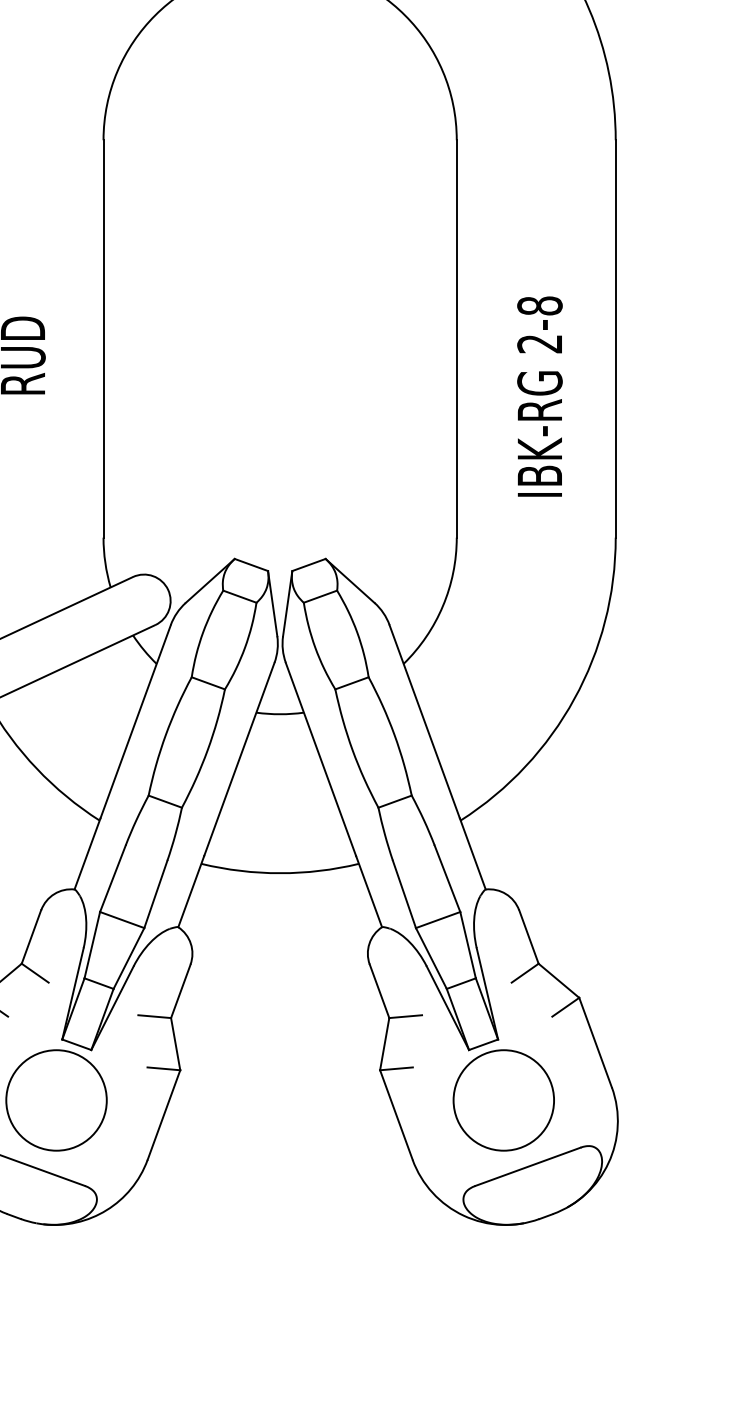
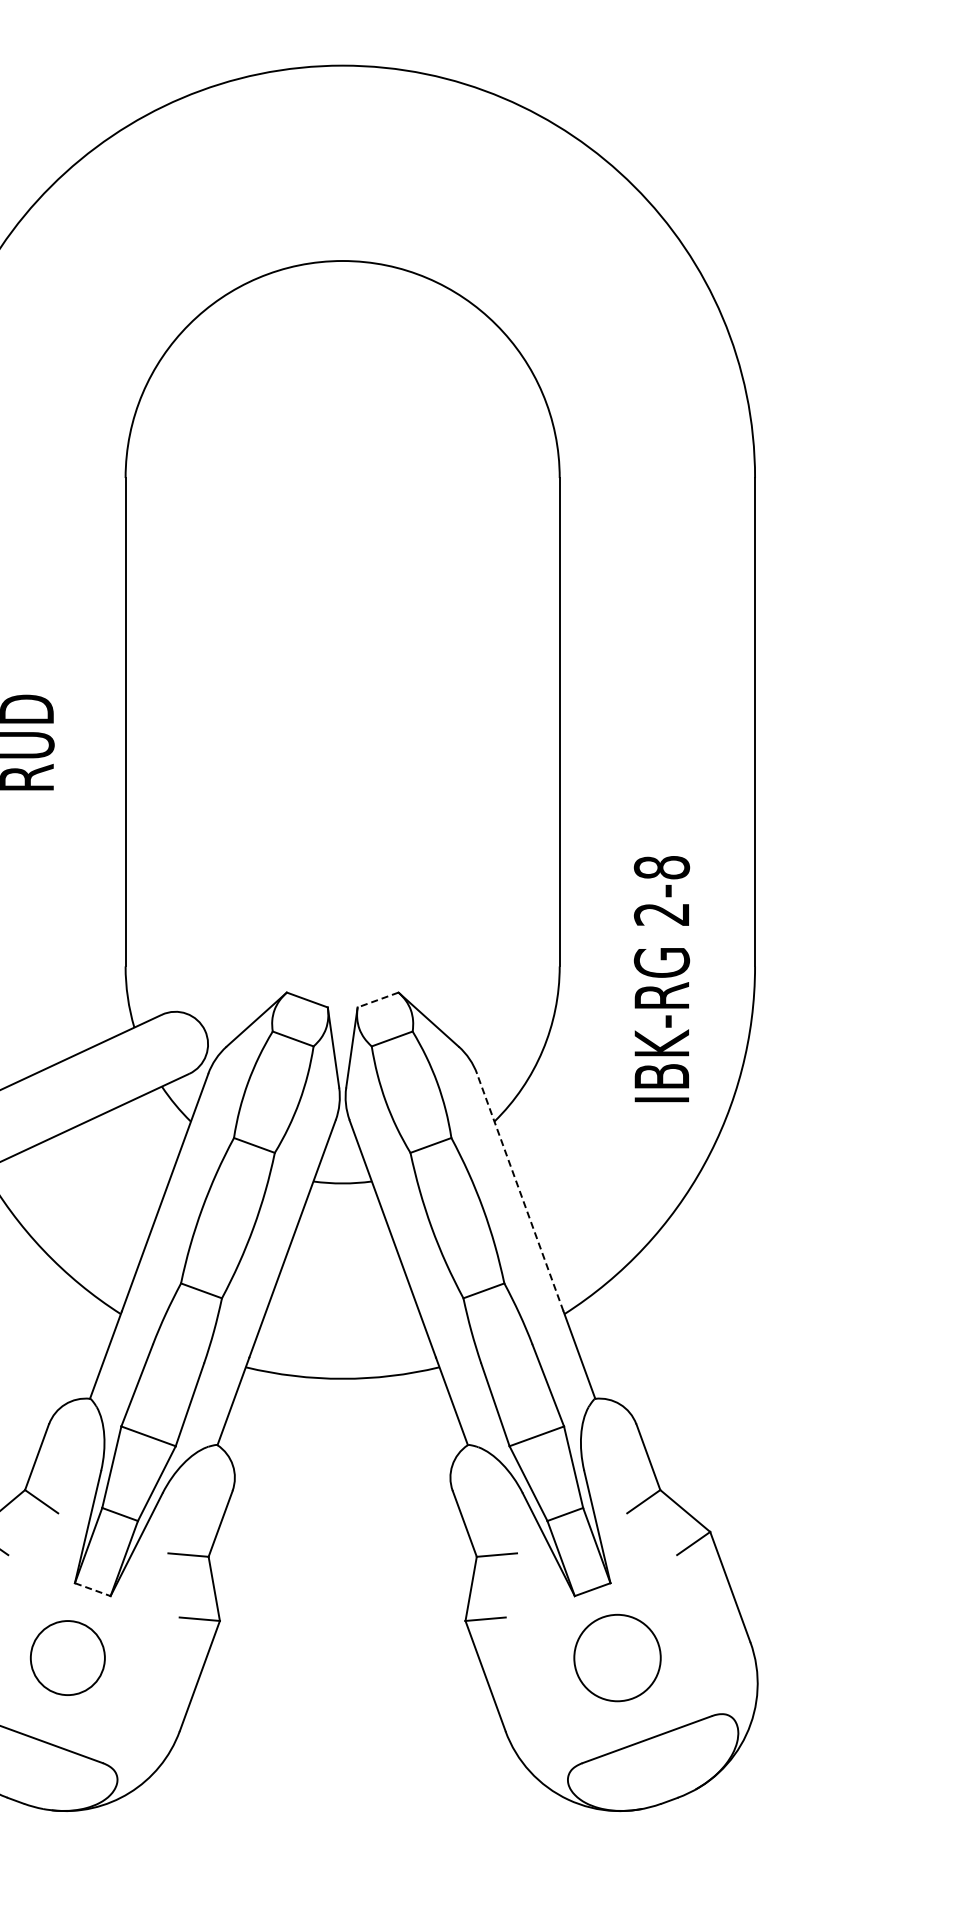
text: (539, 396) -> (661, 979), moved
line: (309, 565) -> (378, 1000), solid -> dashed
line: (424, 721) -> (520, 1192), solid -> dashed
line: (76, 1044) -> (92, 1589), solid -> dashed
circle: (56, 1099) -> (67, 1657), size x0.6
circle: (503, 1099) -> (617, 1657), size x0.7

